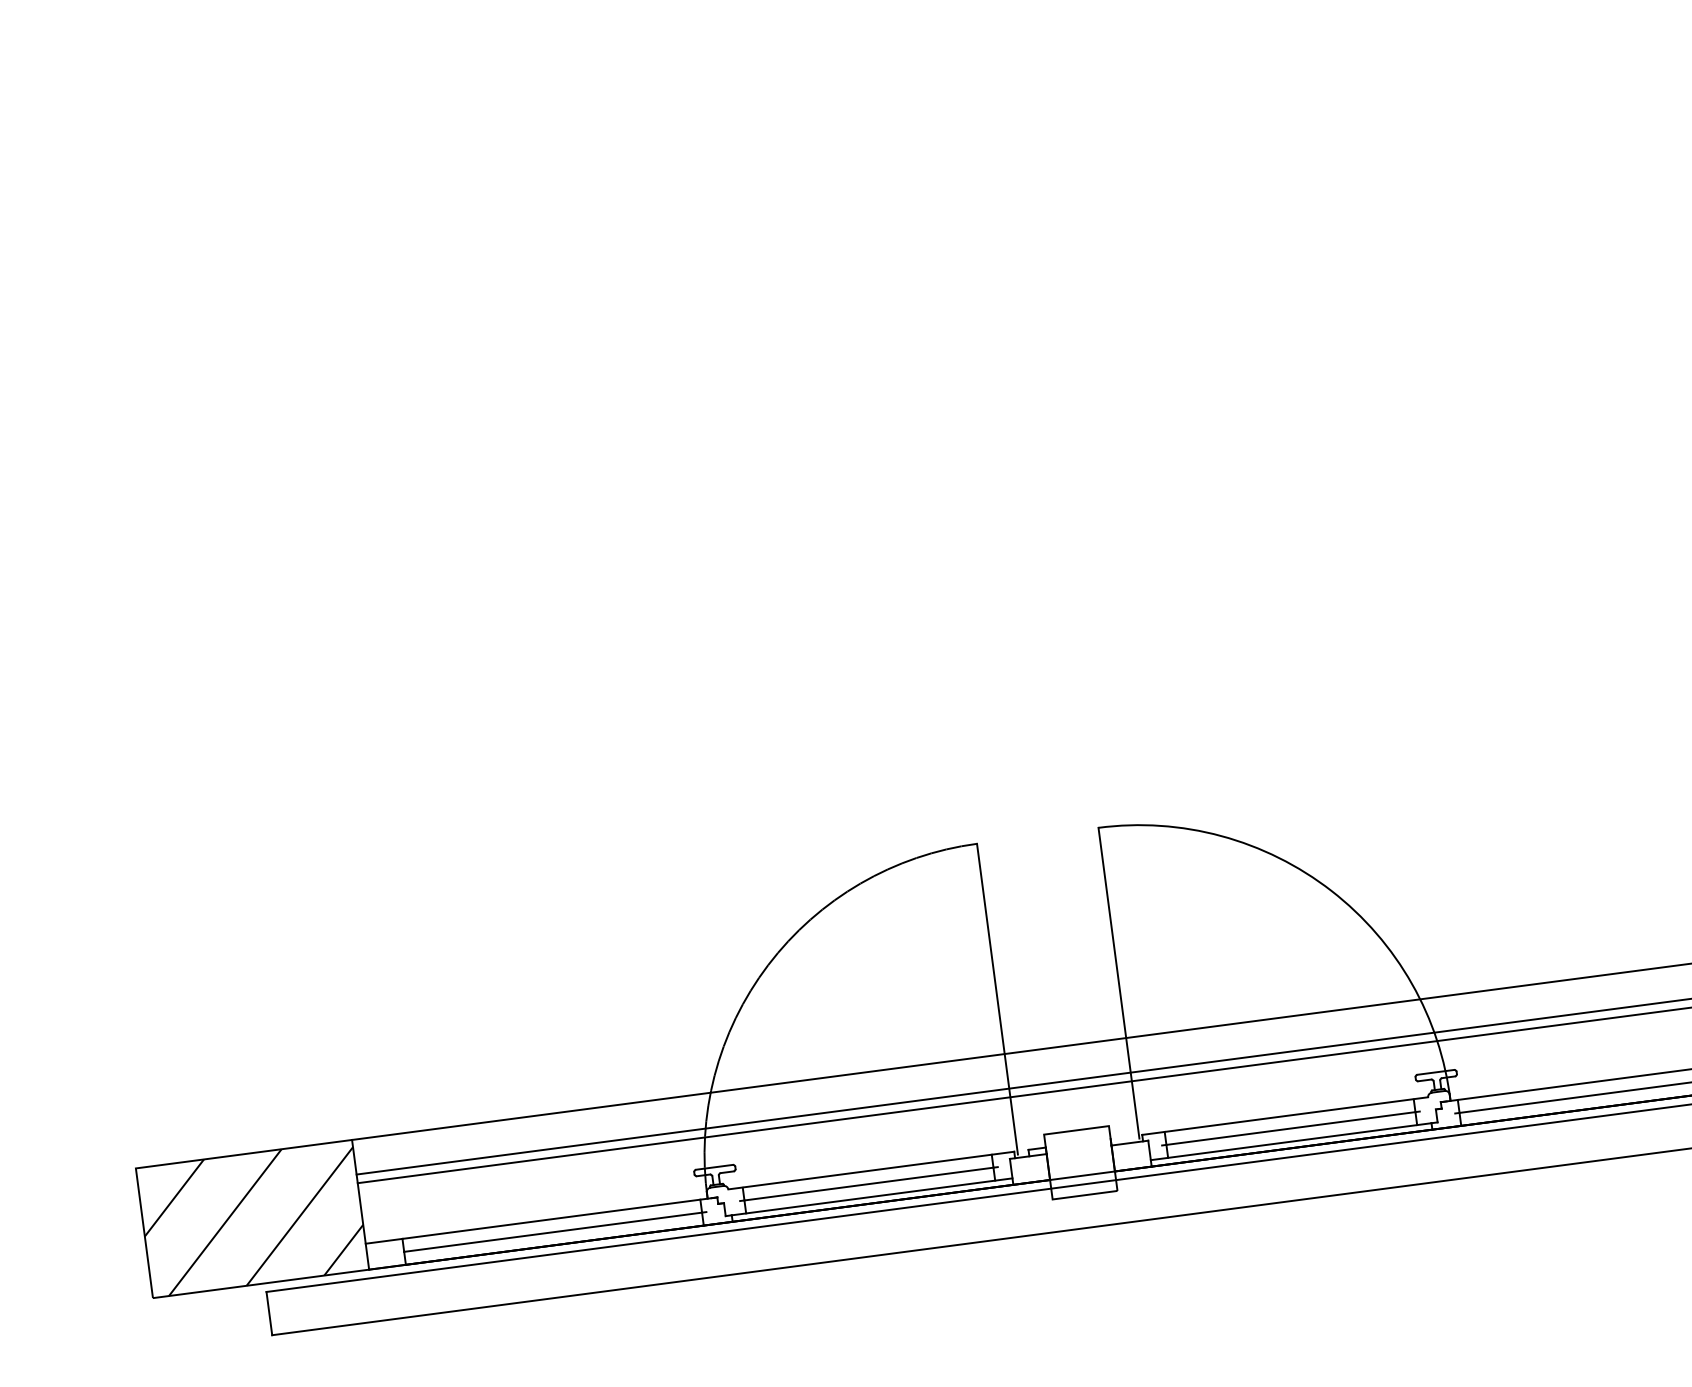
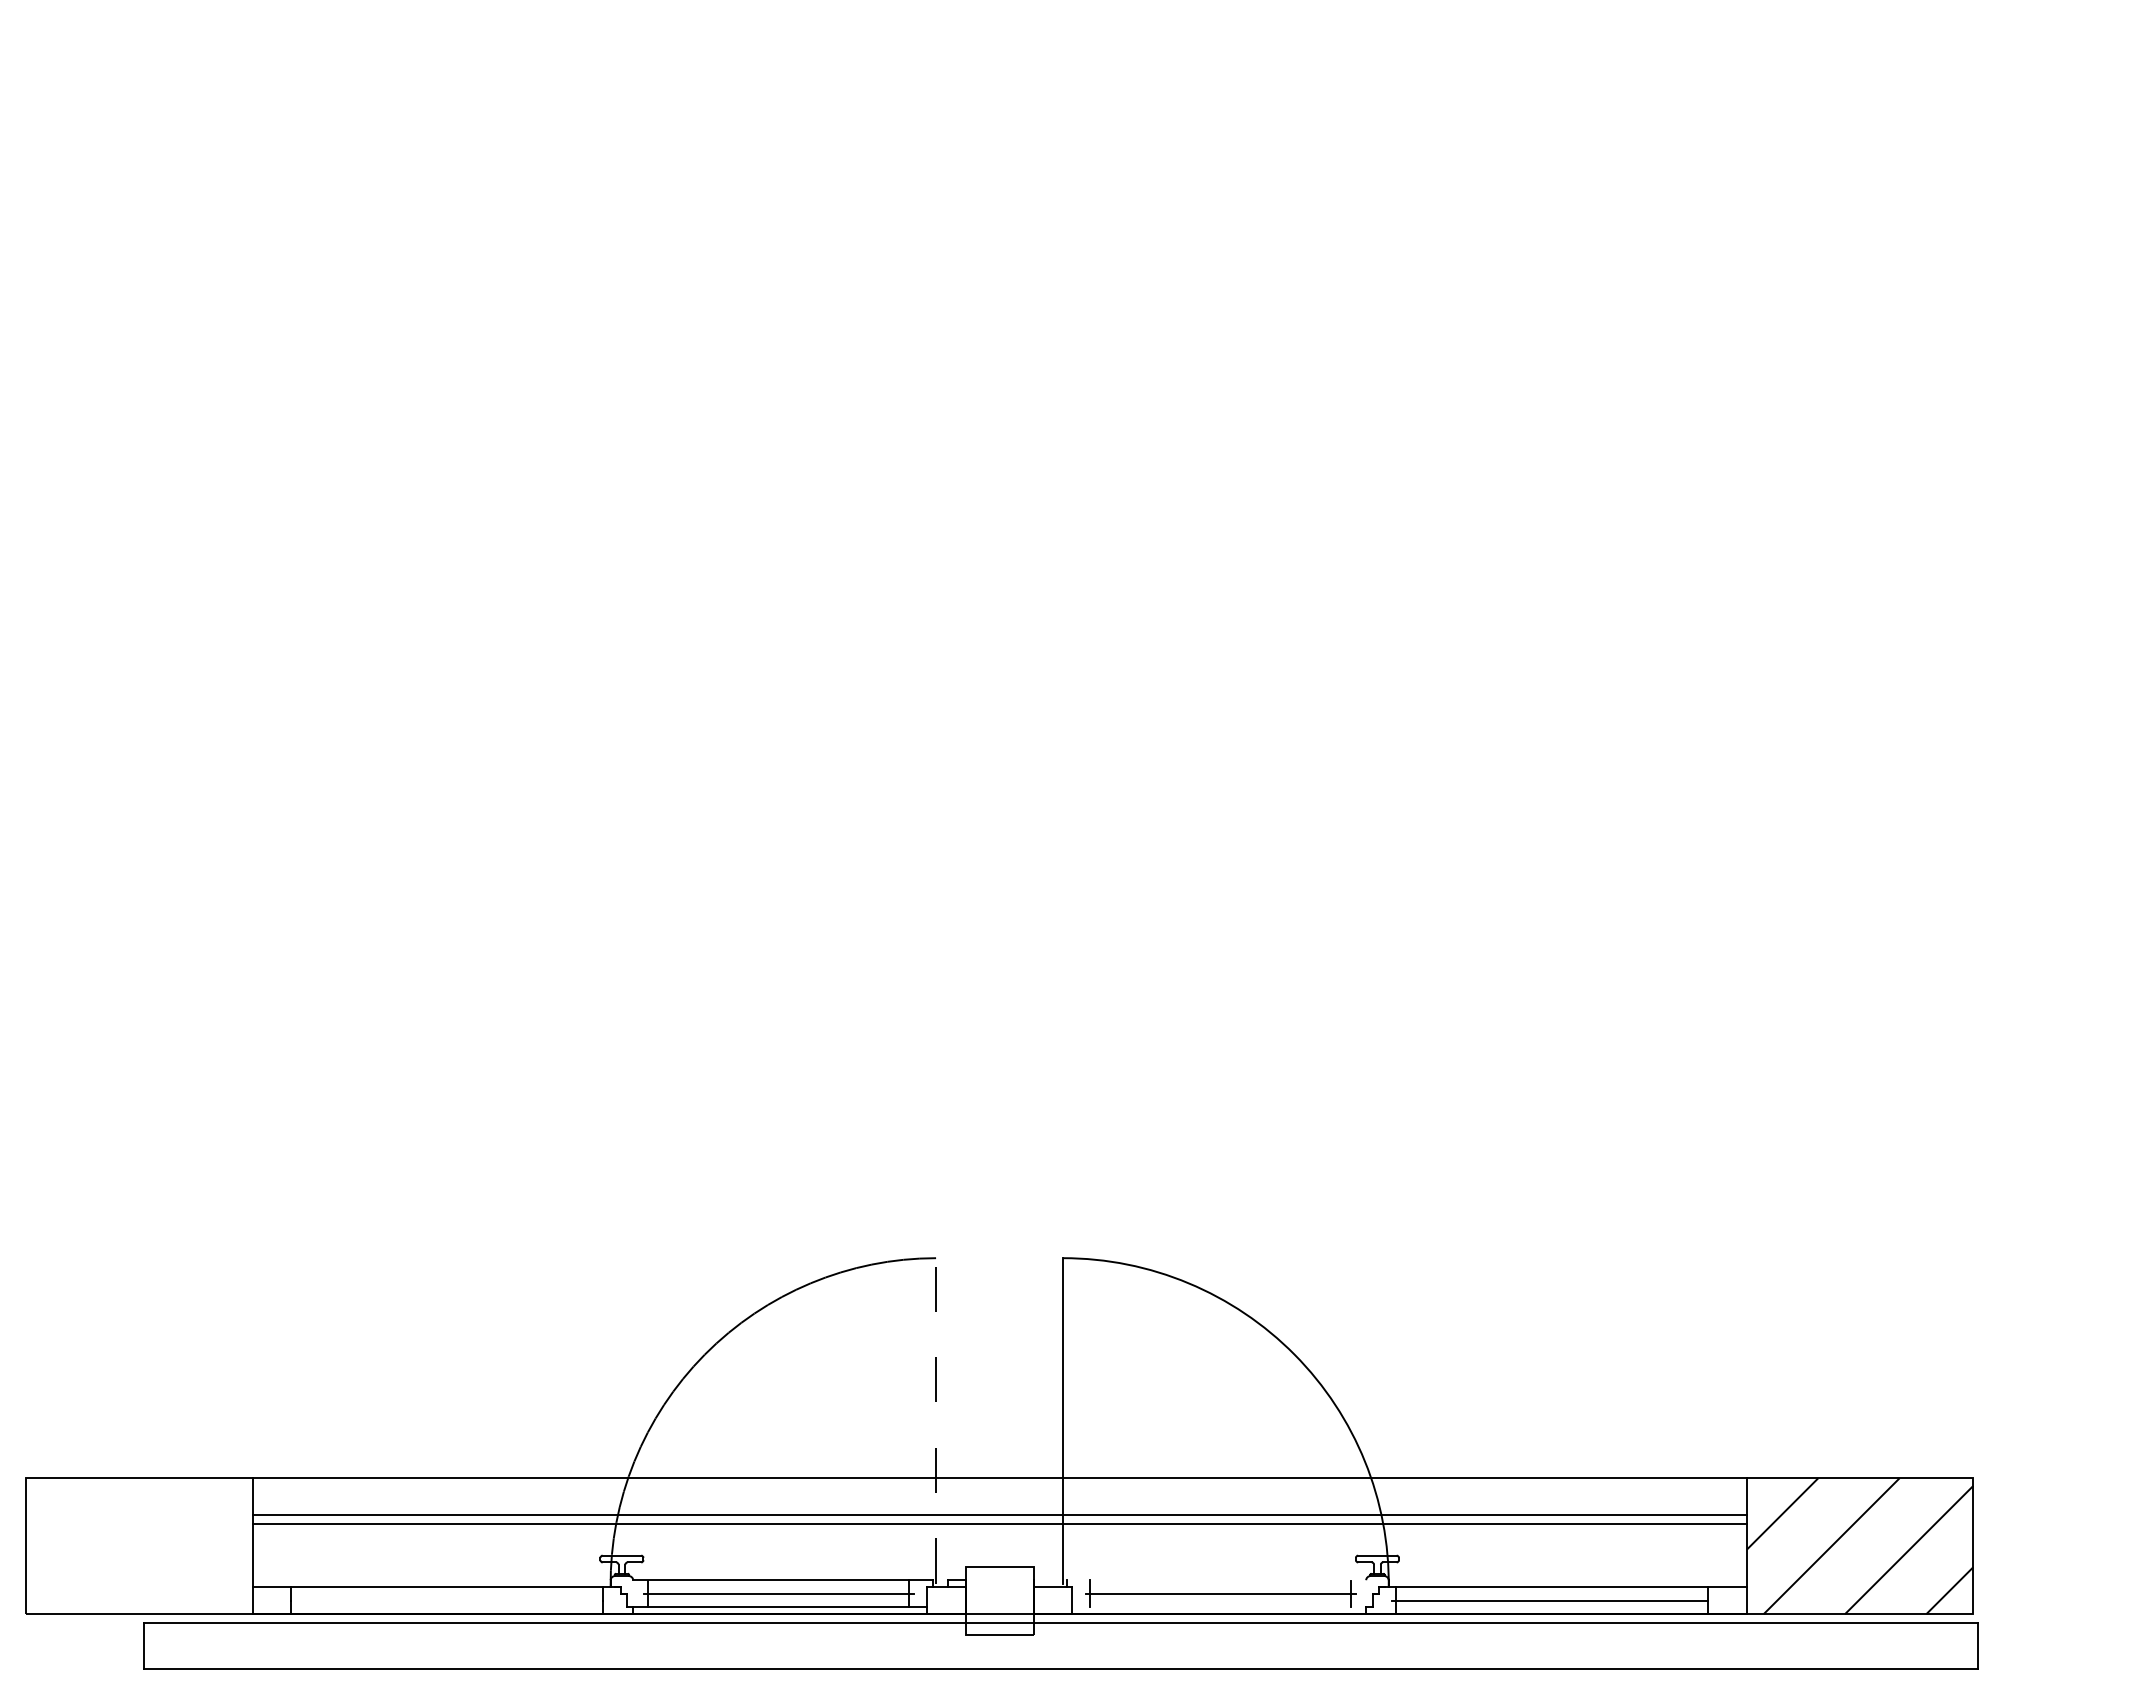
line: (997, 998) -> (936, 1420), solid -> dashed
line: (1285, 1116) -> (1216, 1580), removed
line: (1291, 1141) -> (1219, 1607), removed
hatch: (252, 1219) -> (139, 1546), removed
line: (555, 1231) -> (449, 1600), removed

